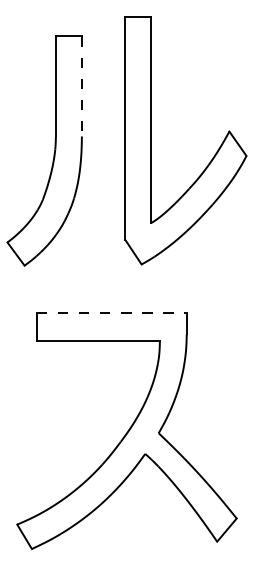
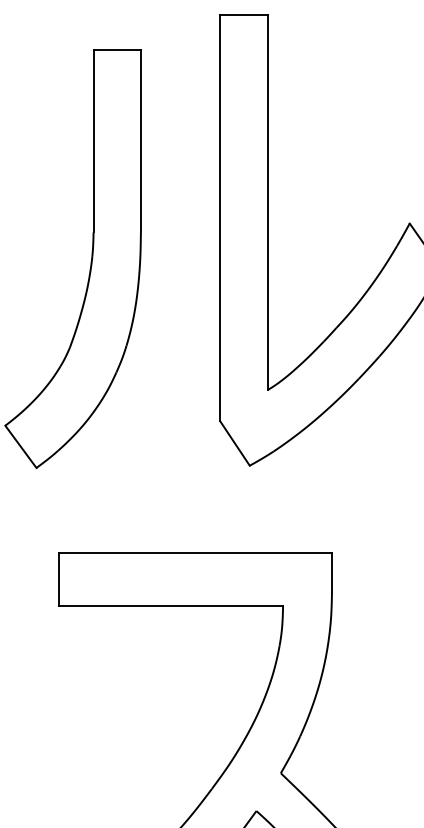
line: (81, 86) -> (140, 141), dashed -> solid
line: (111, 312) -> (194, 553), dashed -> solid

